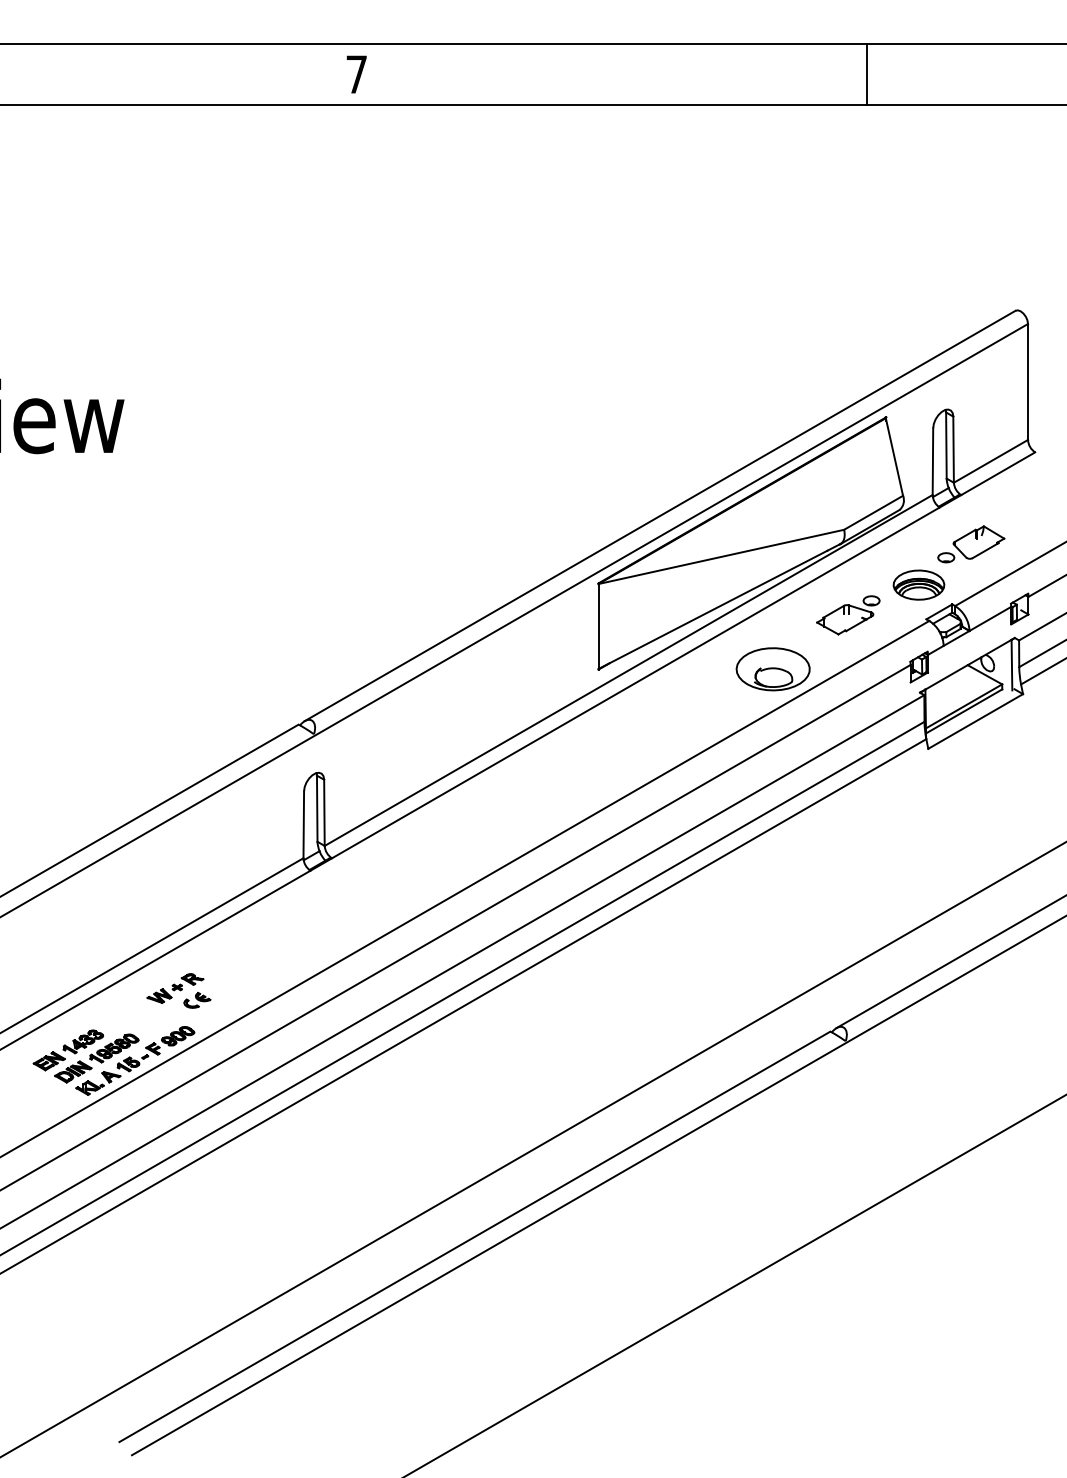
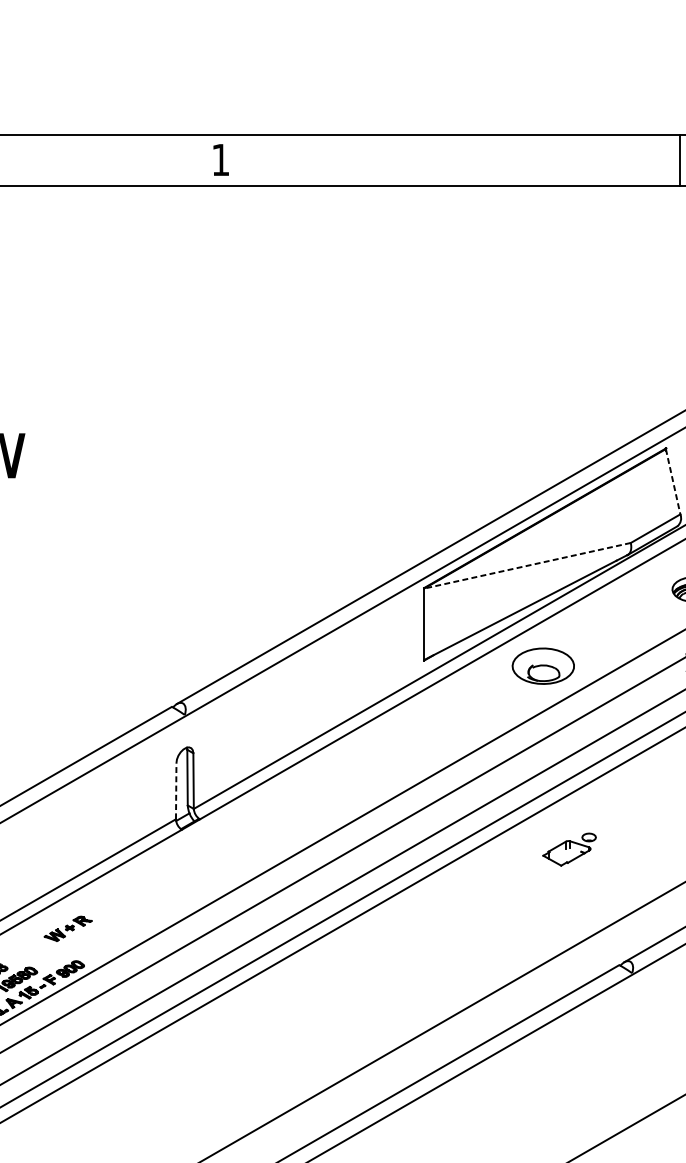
text: (356, 74) -> (220, 159), 7 -> 1
line: (867, 74) -> (679, 159), moved
line: (894, 457) -> (673, 482), solid -> dashed
line: (721, 556) -> (527, 565), solid -> dashed
part: (848, 615) -> (569, 849), moved
part: (772, 669) -> (542, 666), moved
line: (303, 824) -> (175, 790), solid -> dashed
part: (197, 1000) -> (86, 938), removed

